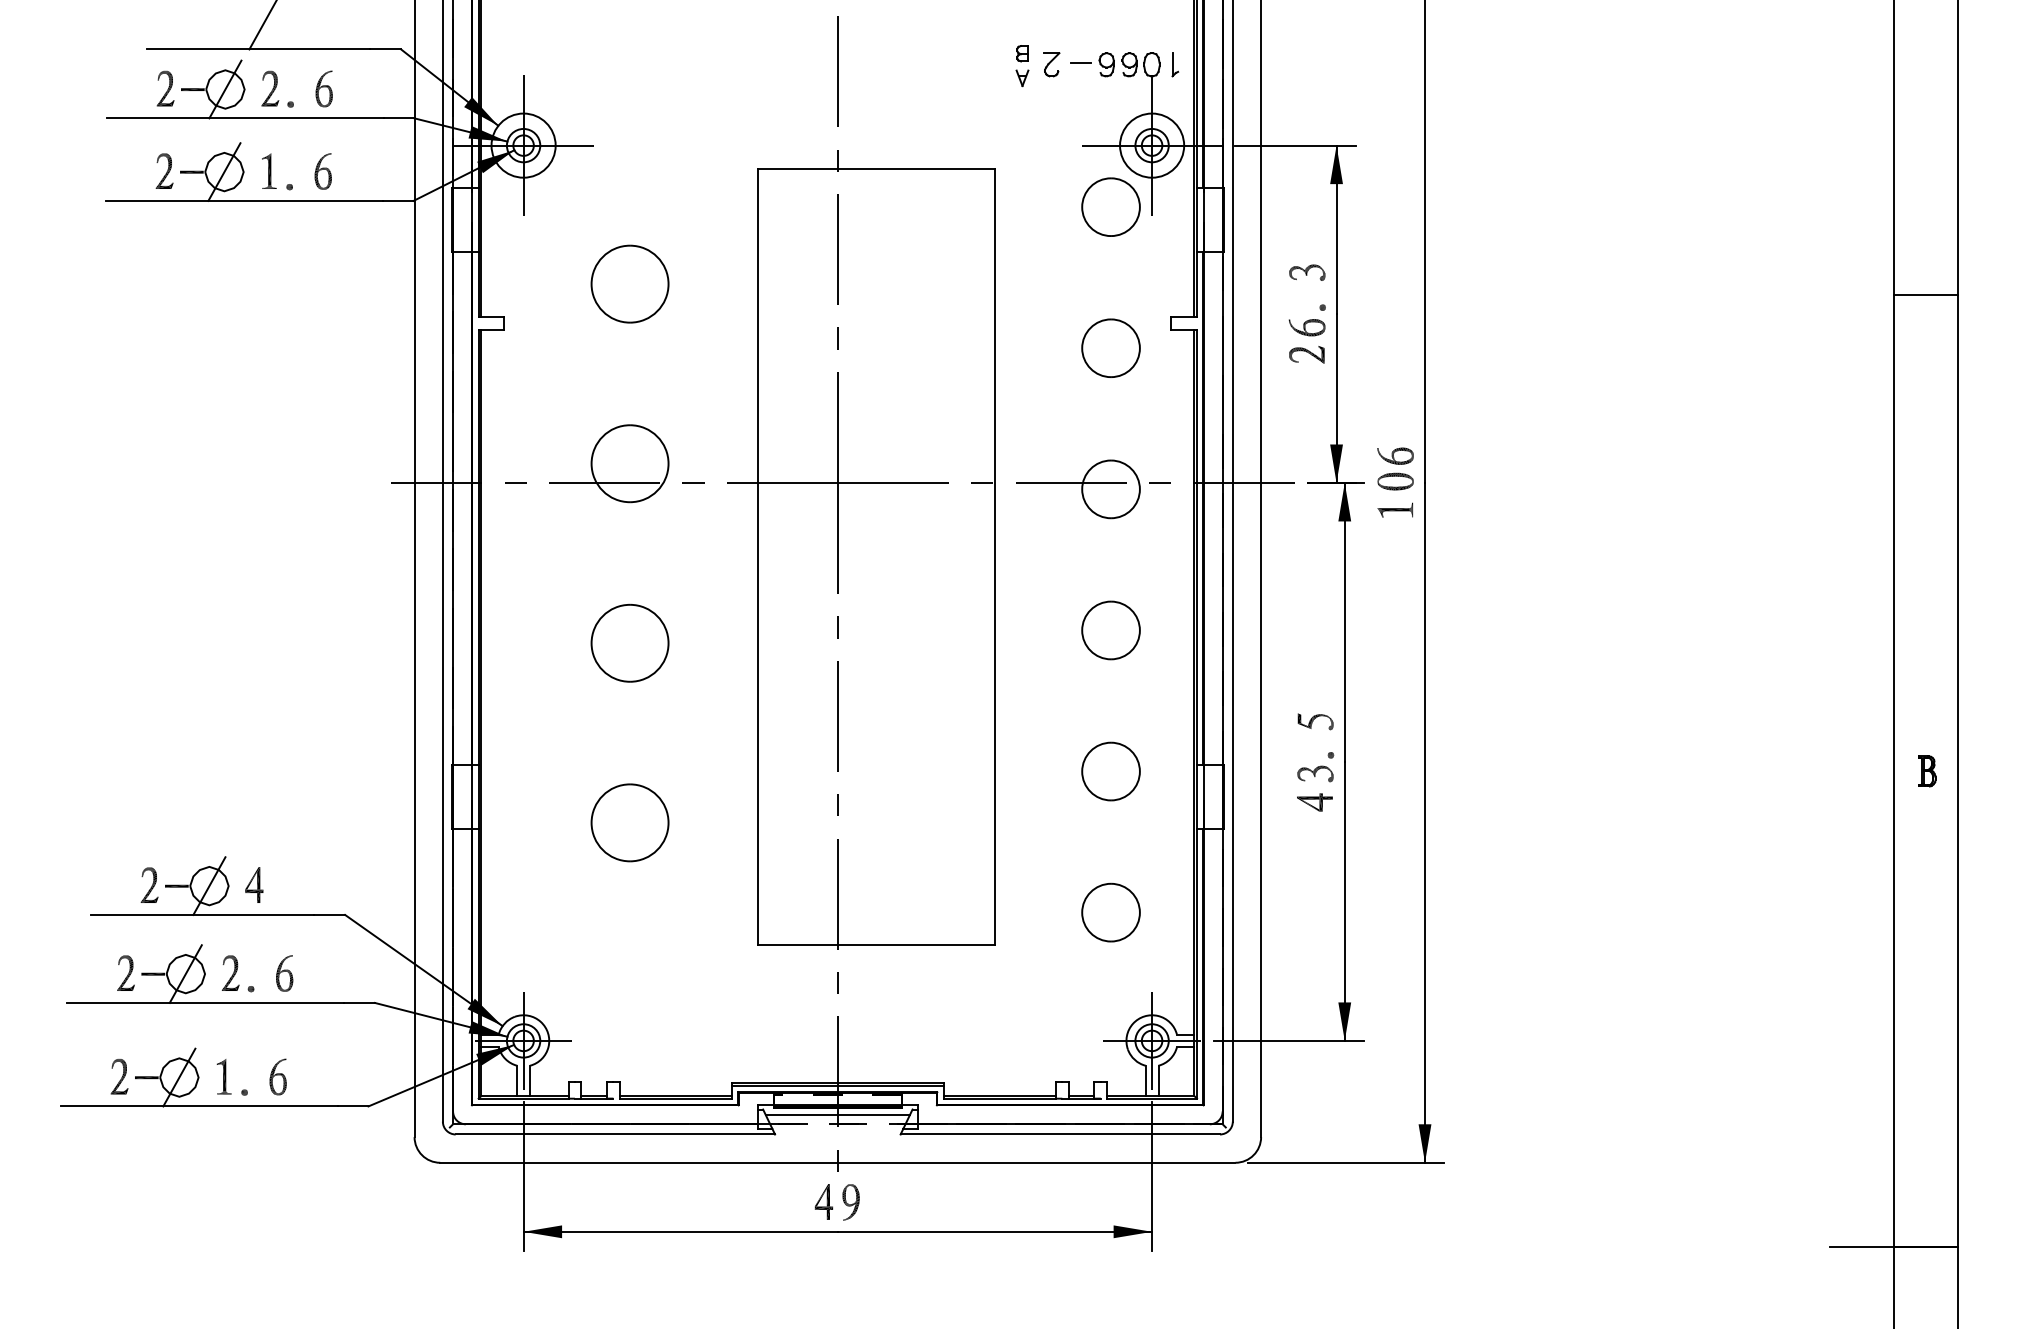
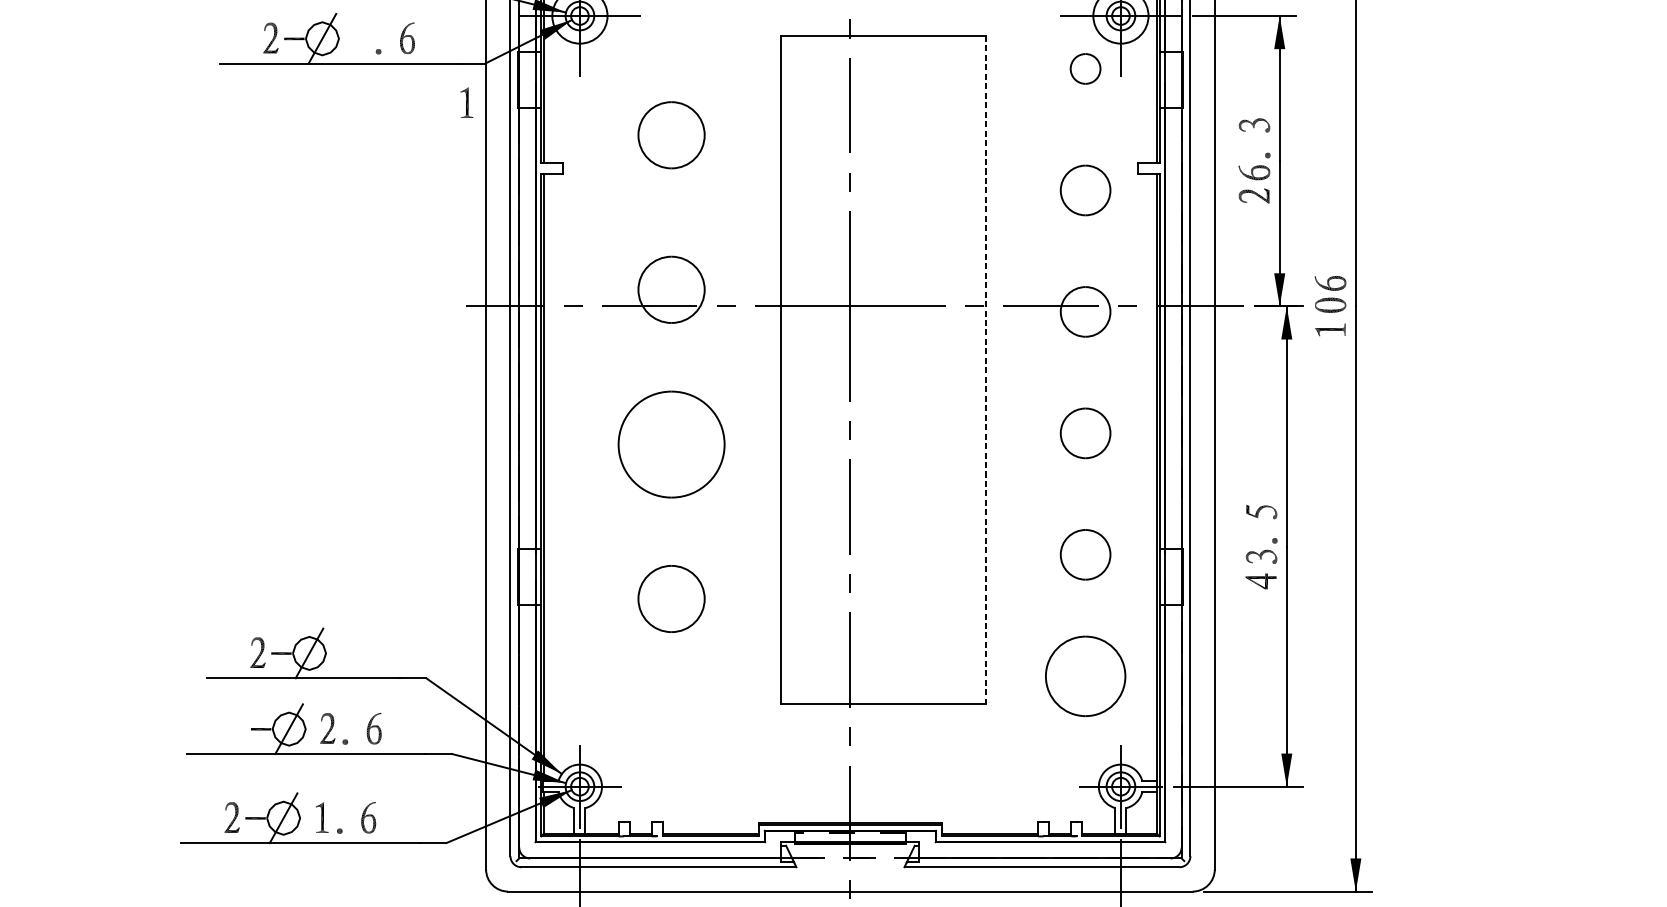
part: (269, 170) -> (467, 102), moved
part: (1110, 206) -> (1085, 68), size x0.6
line: (994, 557) -> (985, 370), solid -> dashed
part: (629, 642) -> (671, 443), size x1.6
part: (254, 884) -> (348, 652), removed
part: (1110, 912) -> (1085, 676), size x1.6
part: (125, 972) -> (237, 727), removed
line: (837, 1115) -> (850, 850), removed

